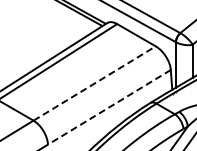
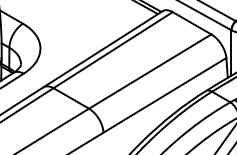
line: (94, 83) -> (150, 71), dashed -> solid
line: (108, 107) -> (164, 95), dashed -> solid

